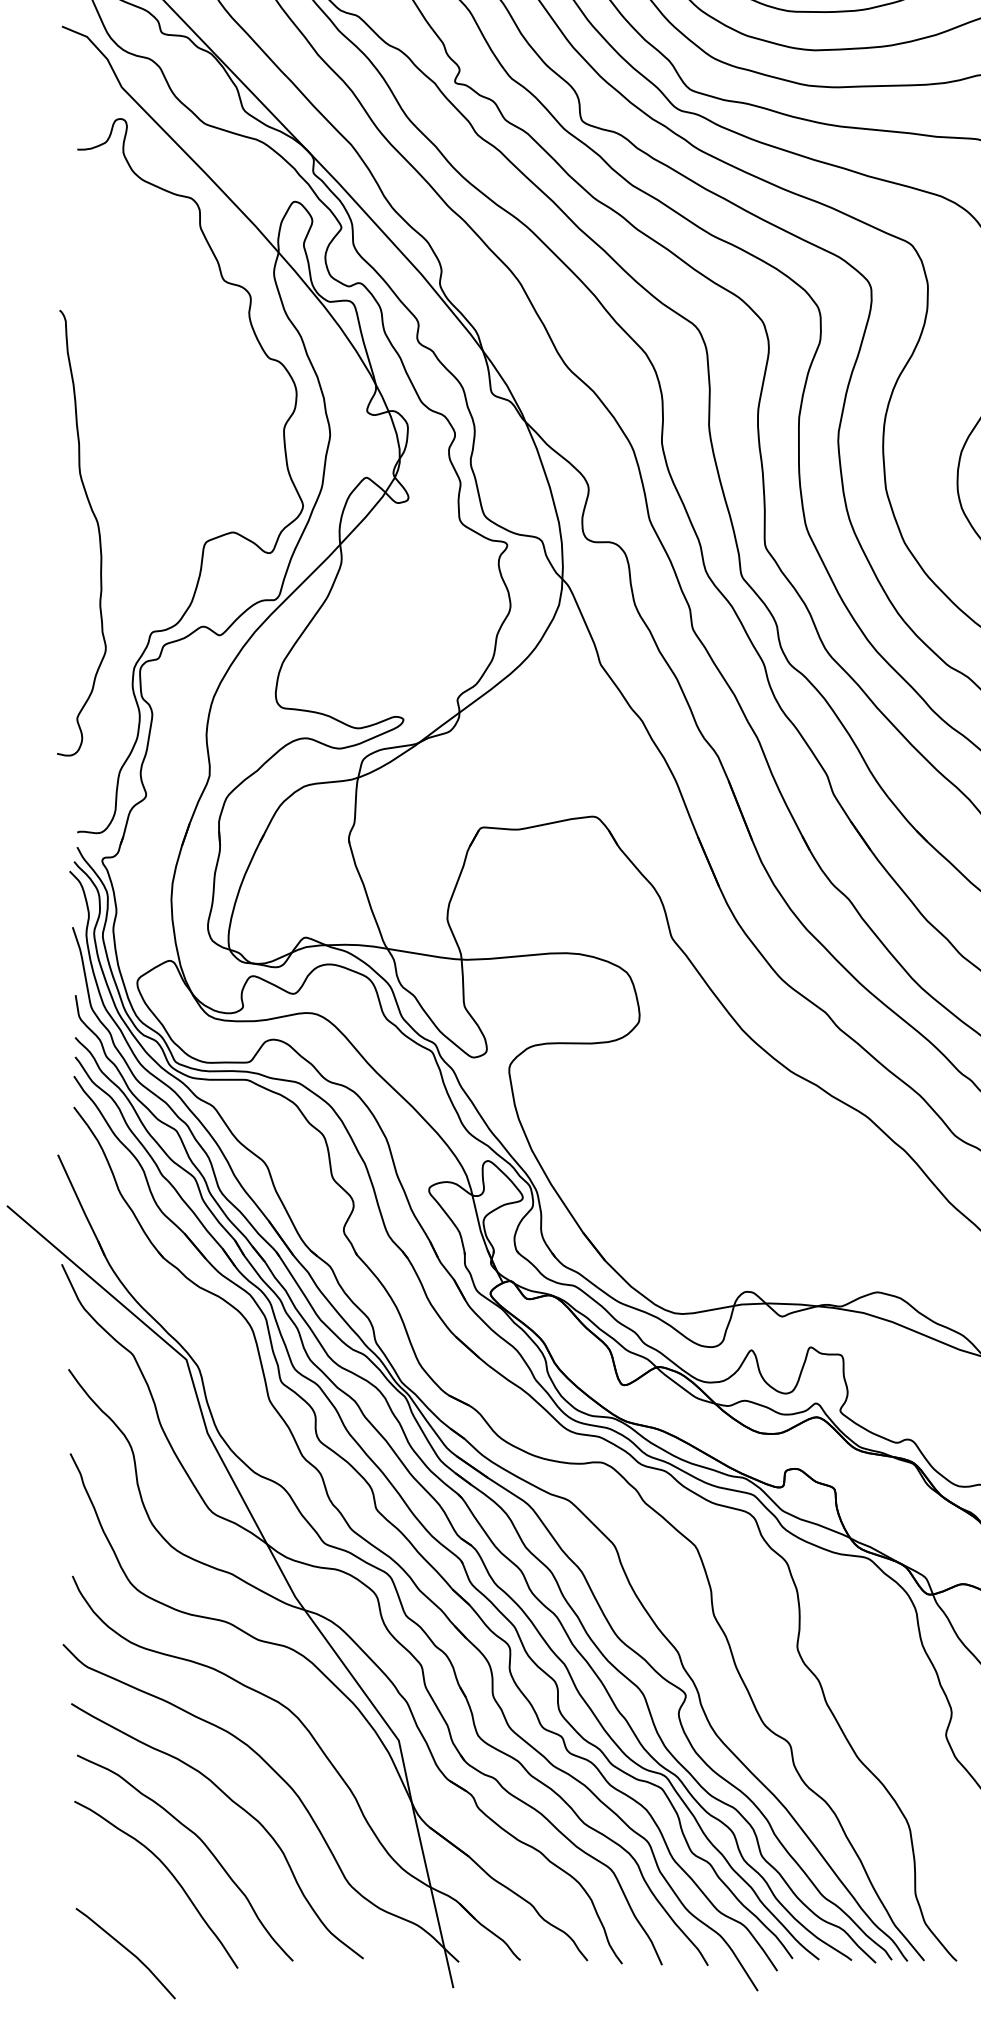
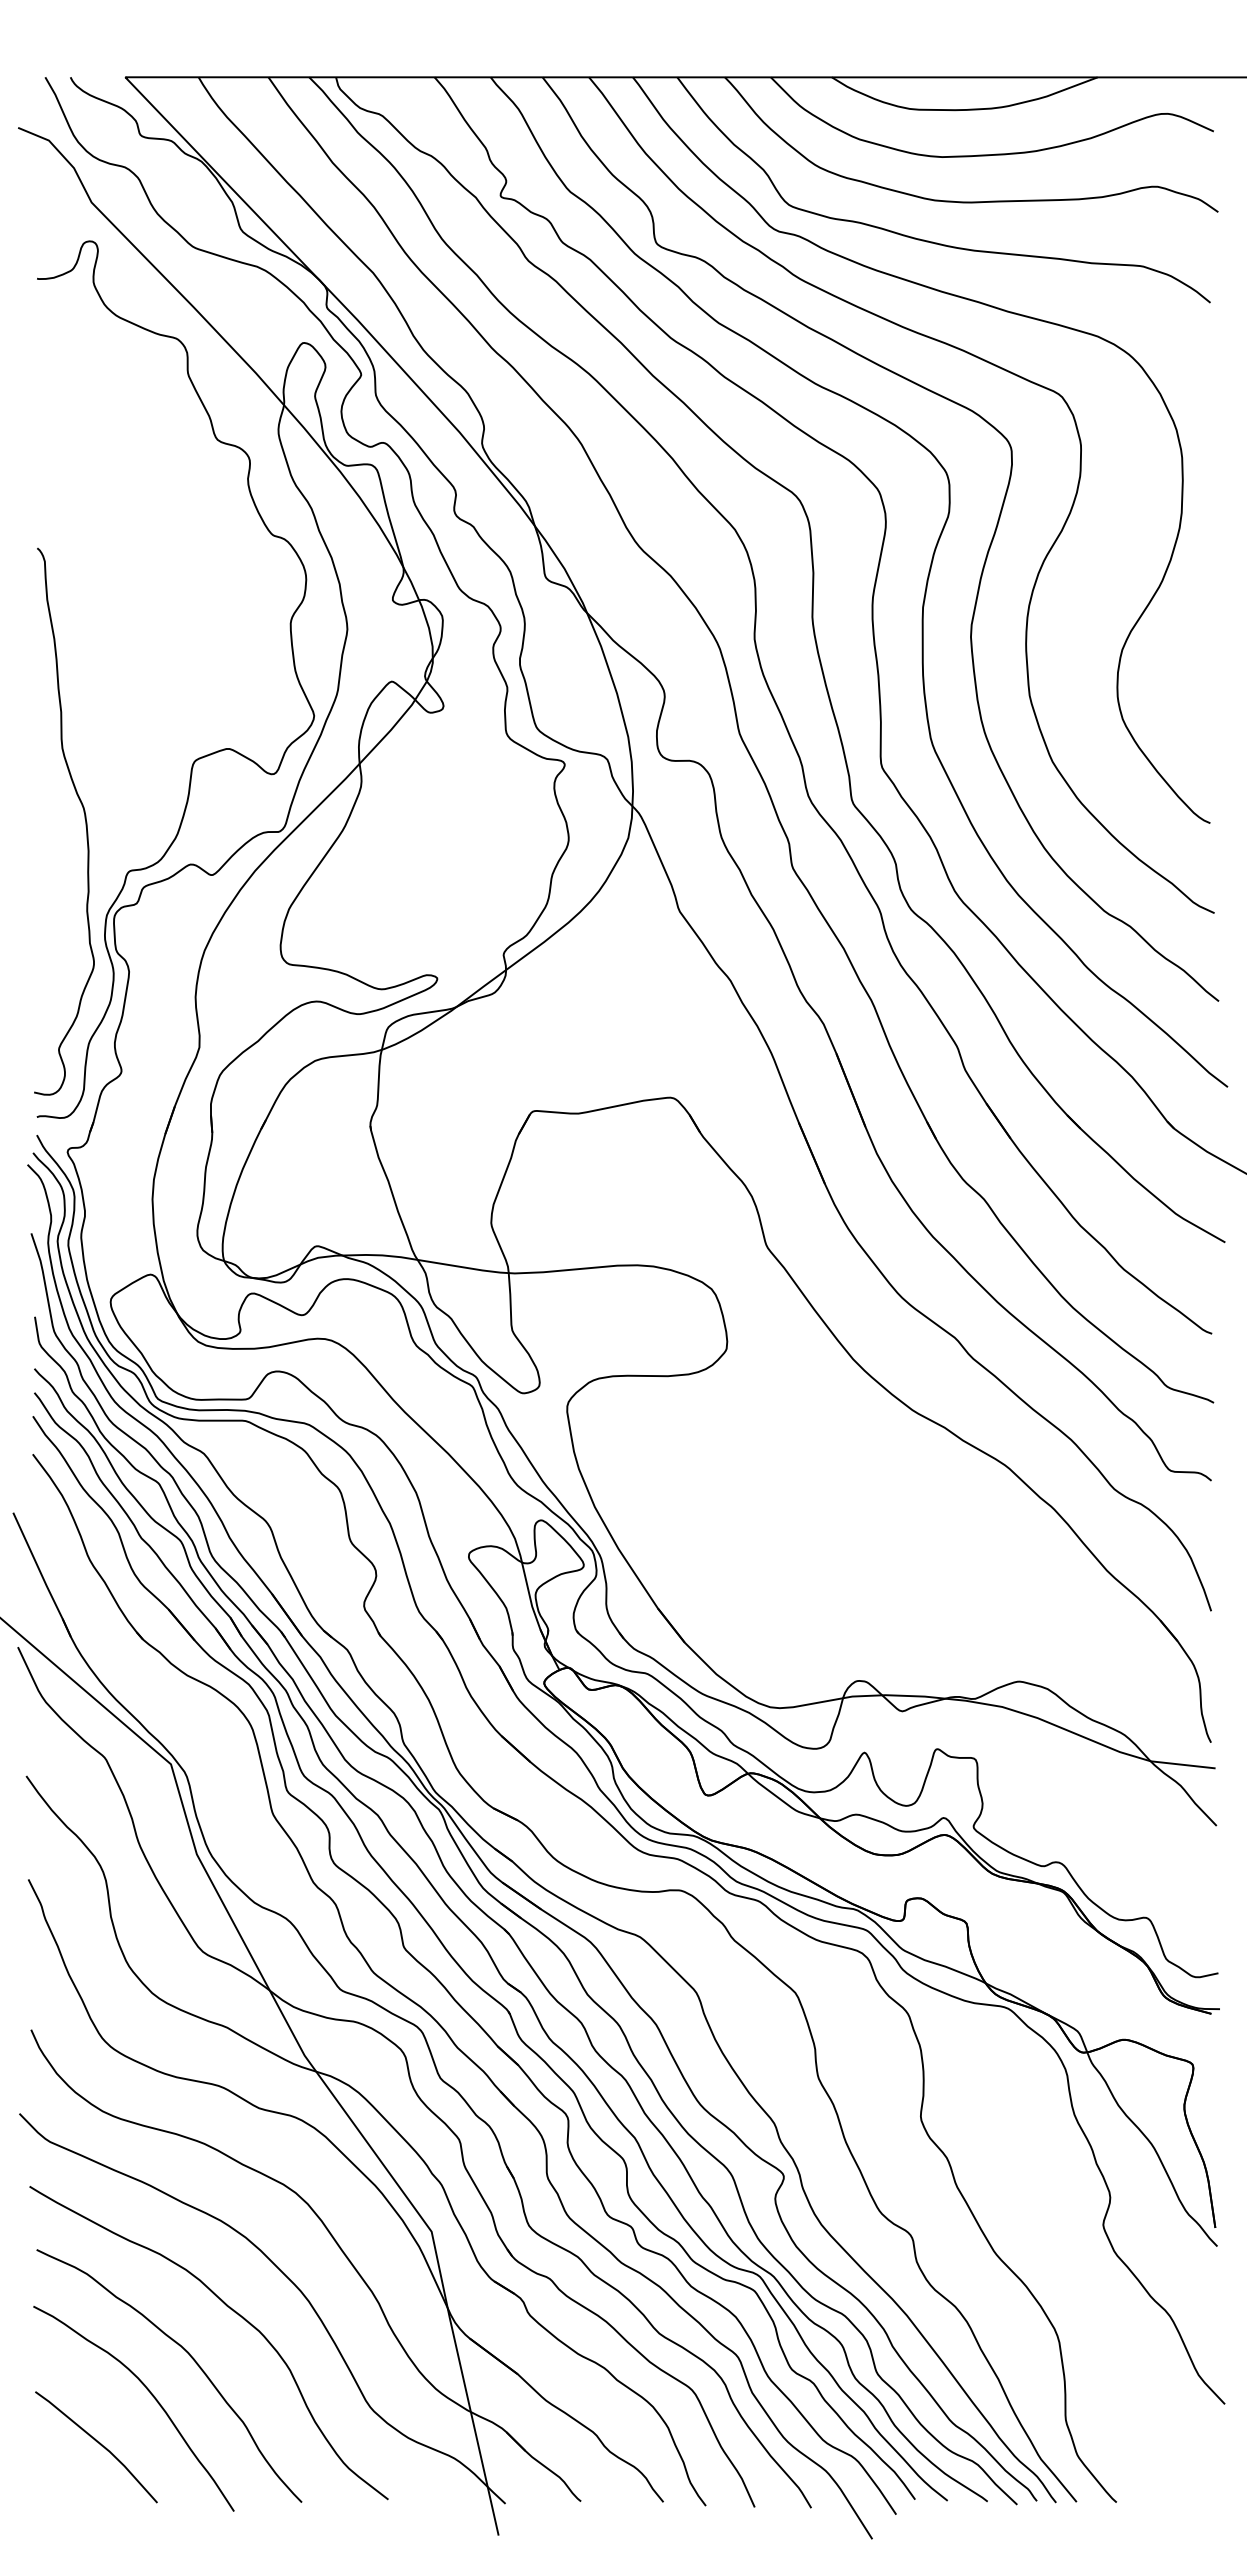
curve: (98, 530) -> (84, 818), moved
line: (128, 1951) -> (99, 2444), moved

